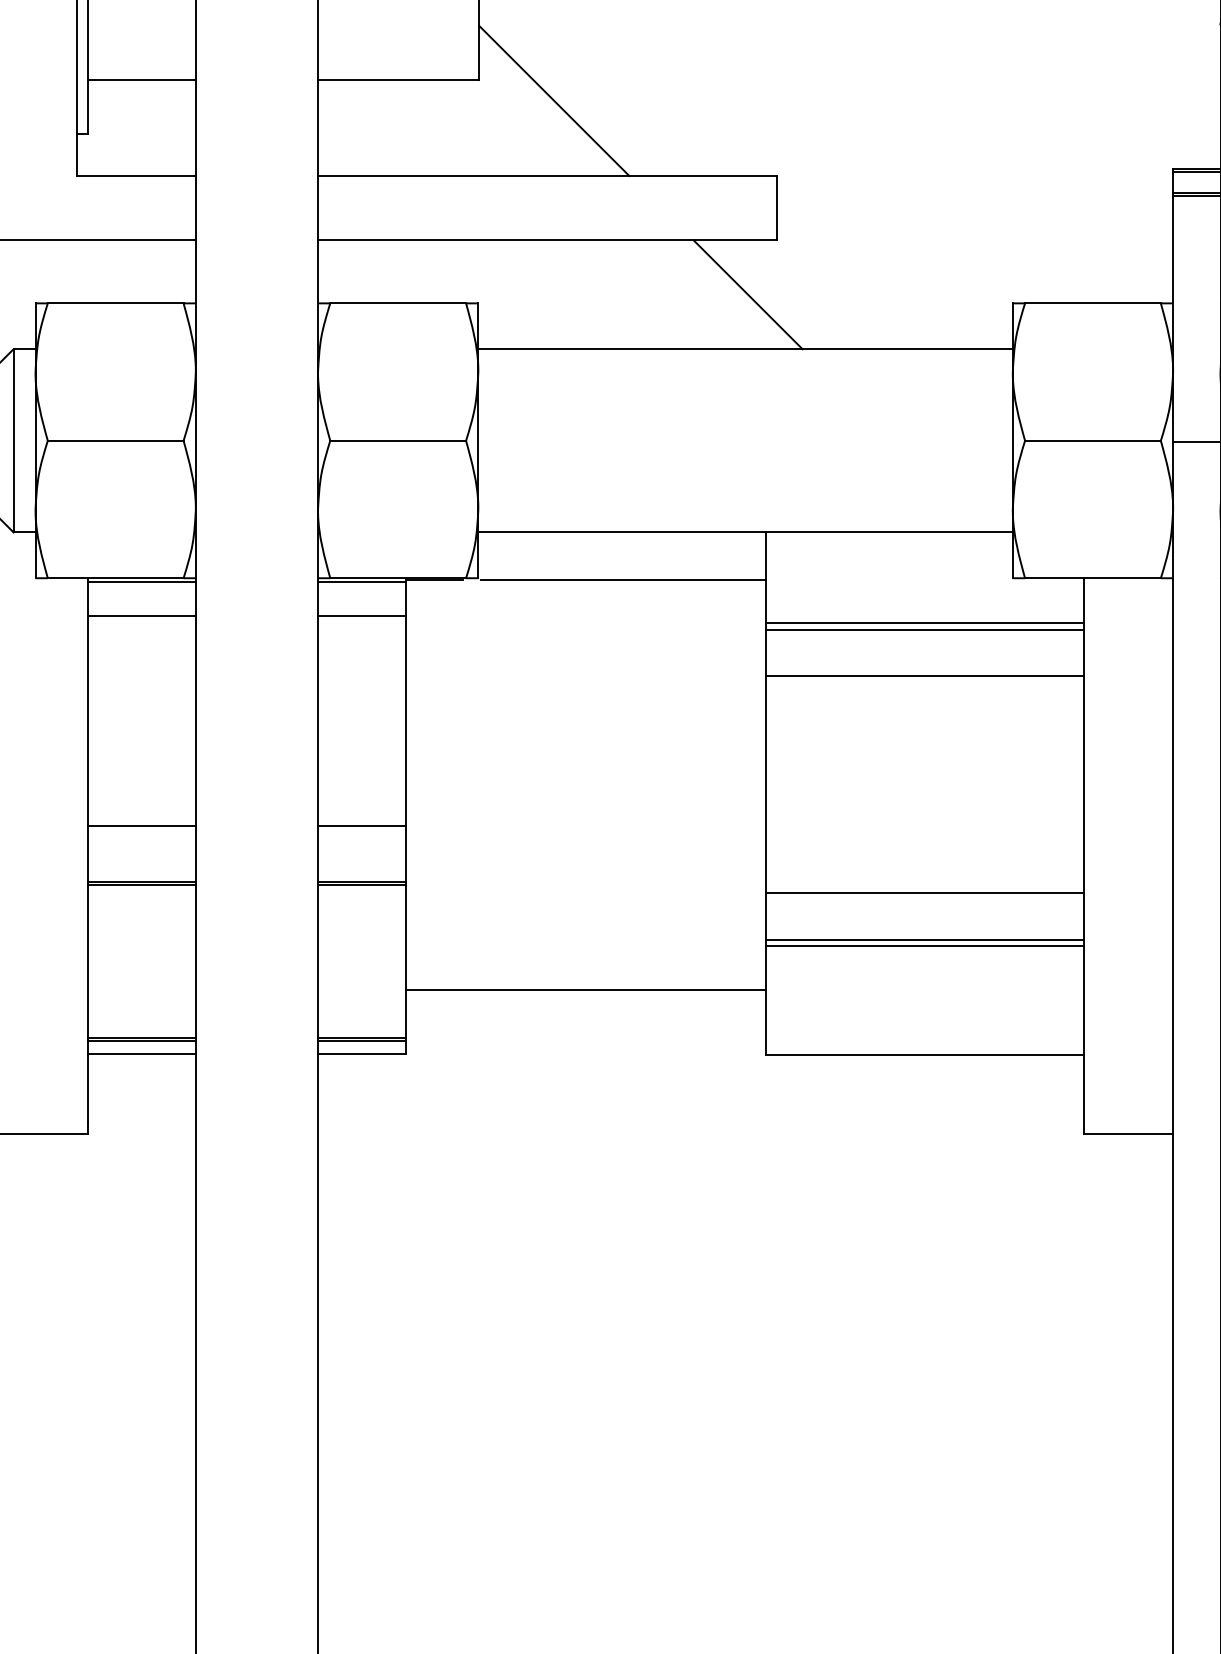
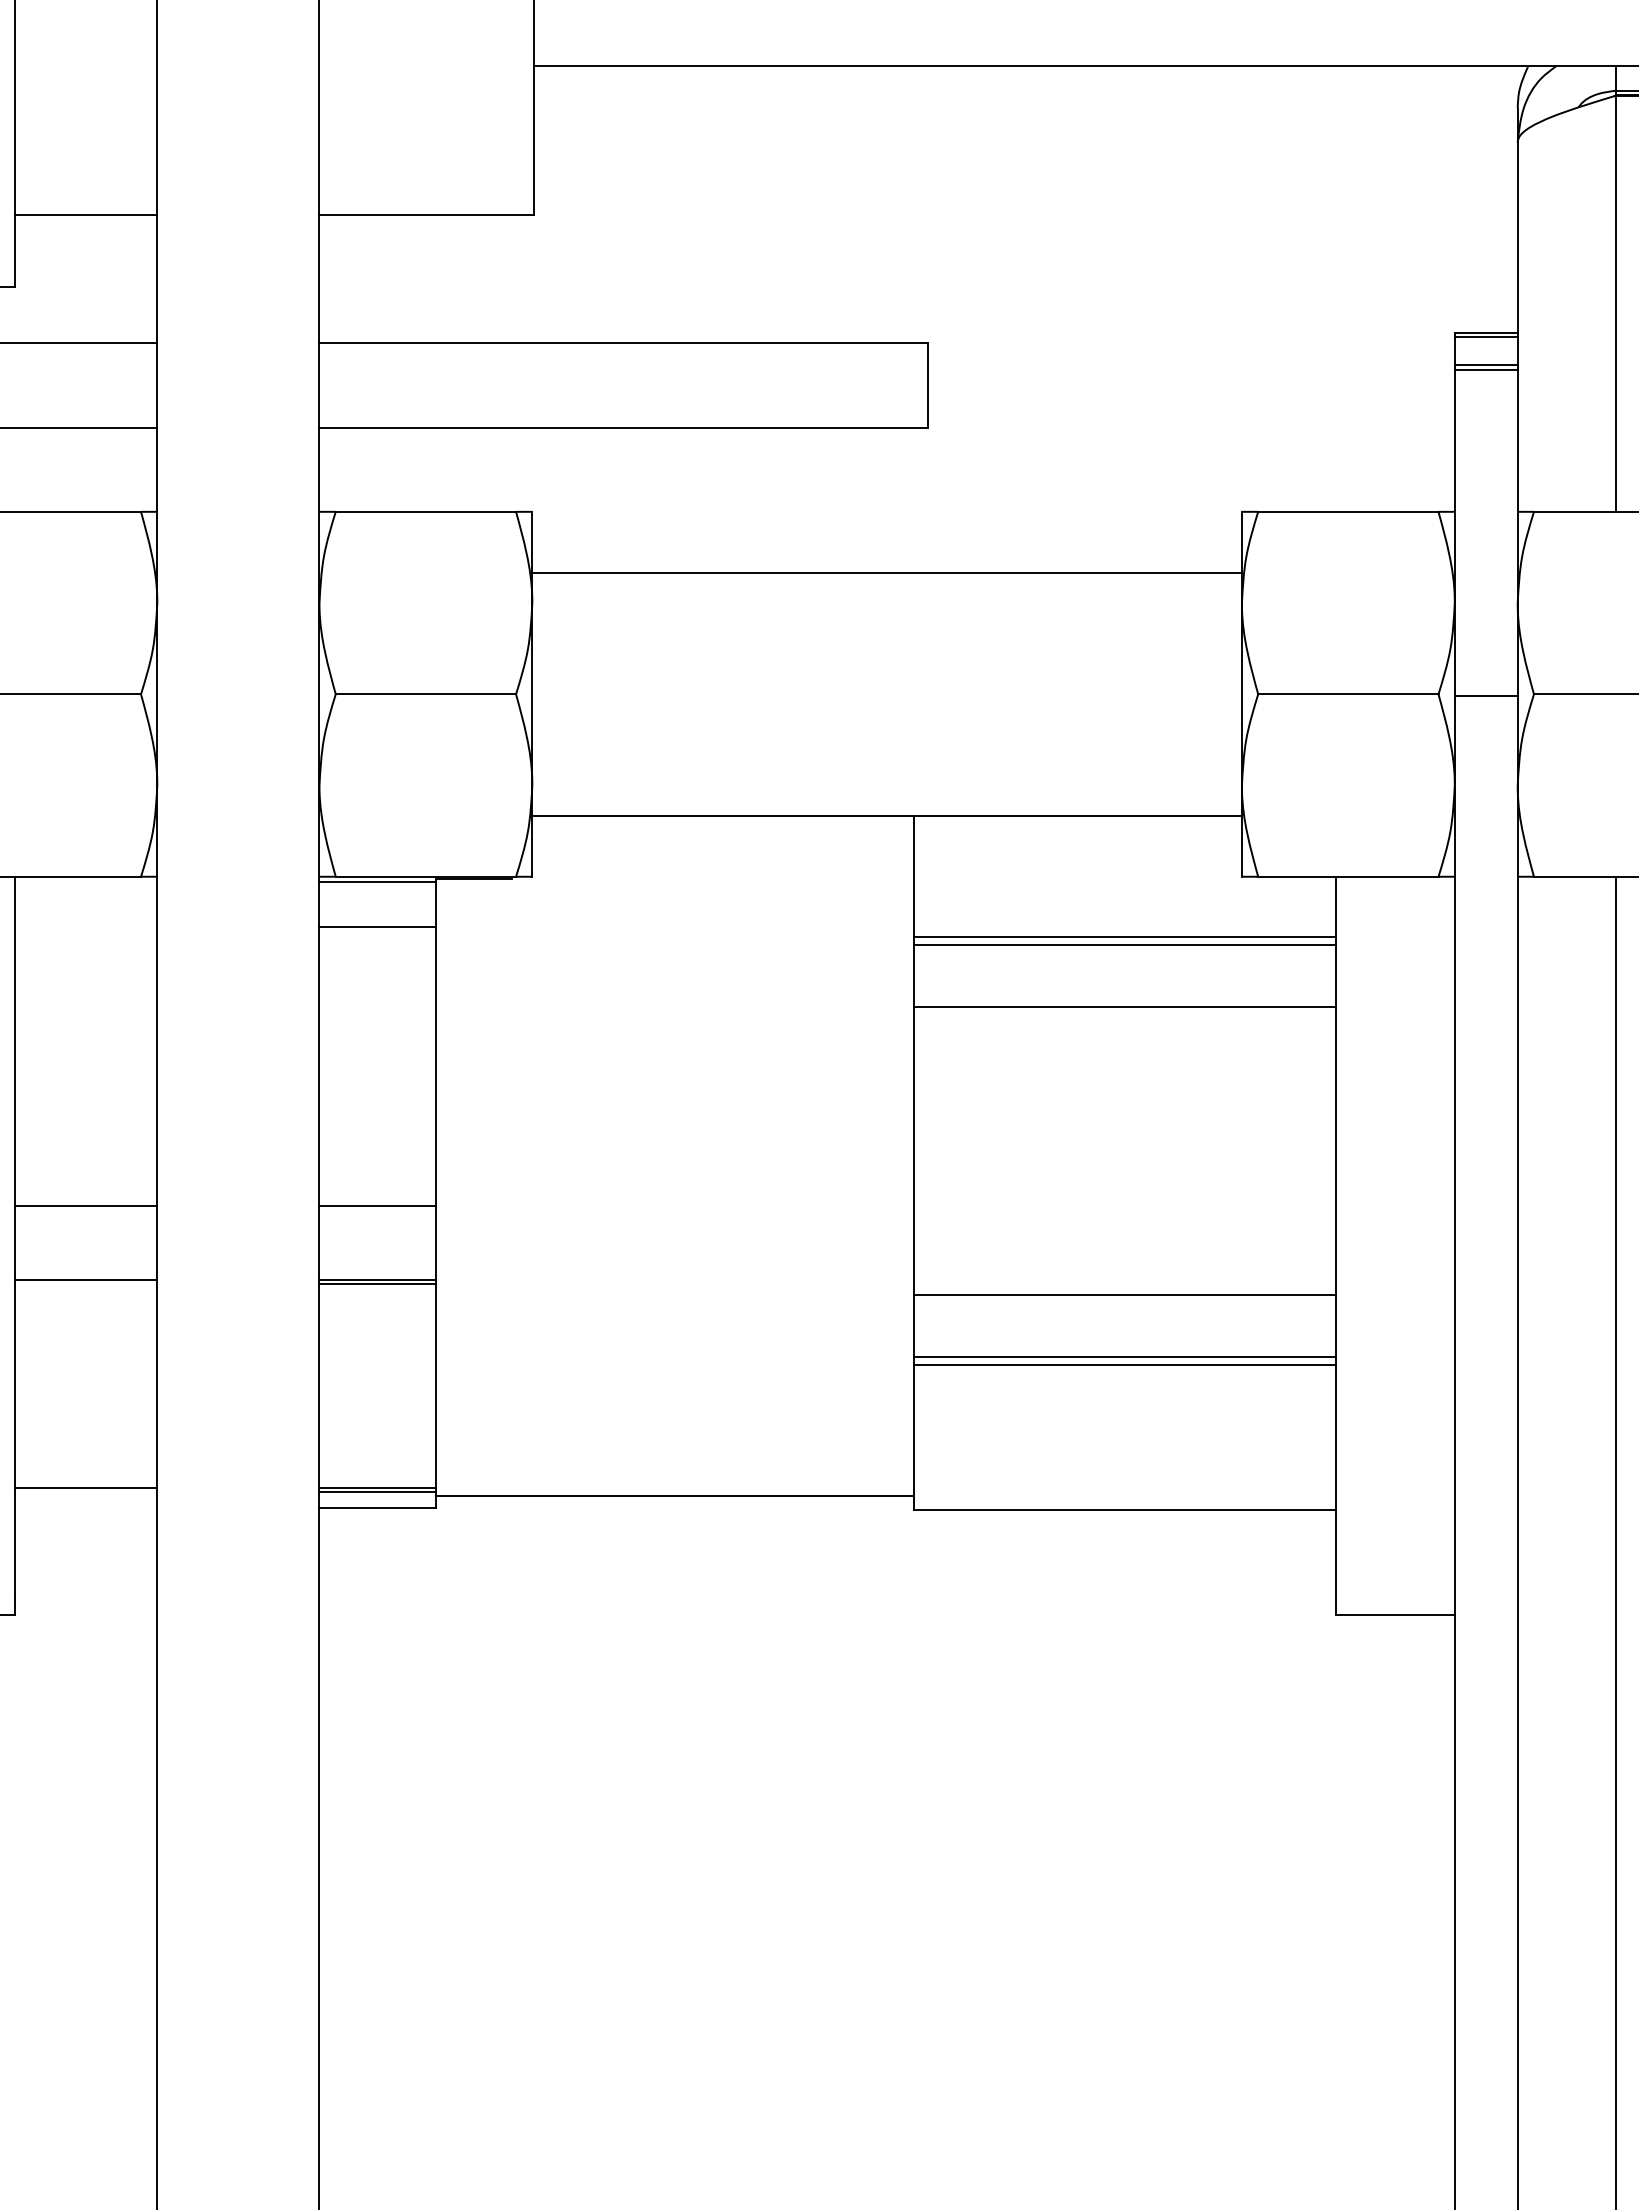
line: (553, 100) -> (632, 242), removed
line: (748, 294) -> (890, 500), removed
line: (623, 579) -> (725, 878), removed
line: (141, 581) -> (85, 881), removed
line: (141, 616) -> (85, 927), removed
line: (141, 885) -> (85, 1284), removed
line: (586, 990) -> (675, 1495), moved
line: (141, 1041) -> (85, 1491), removed
line: (141, 1054) -> (85, 1508), removed

